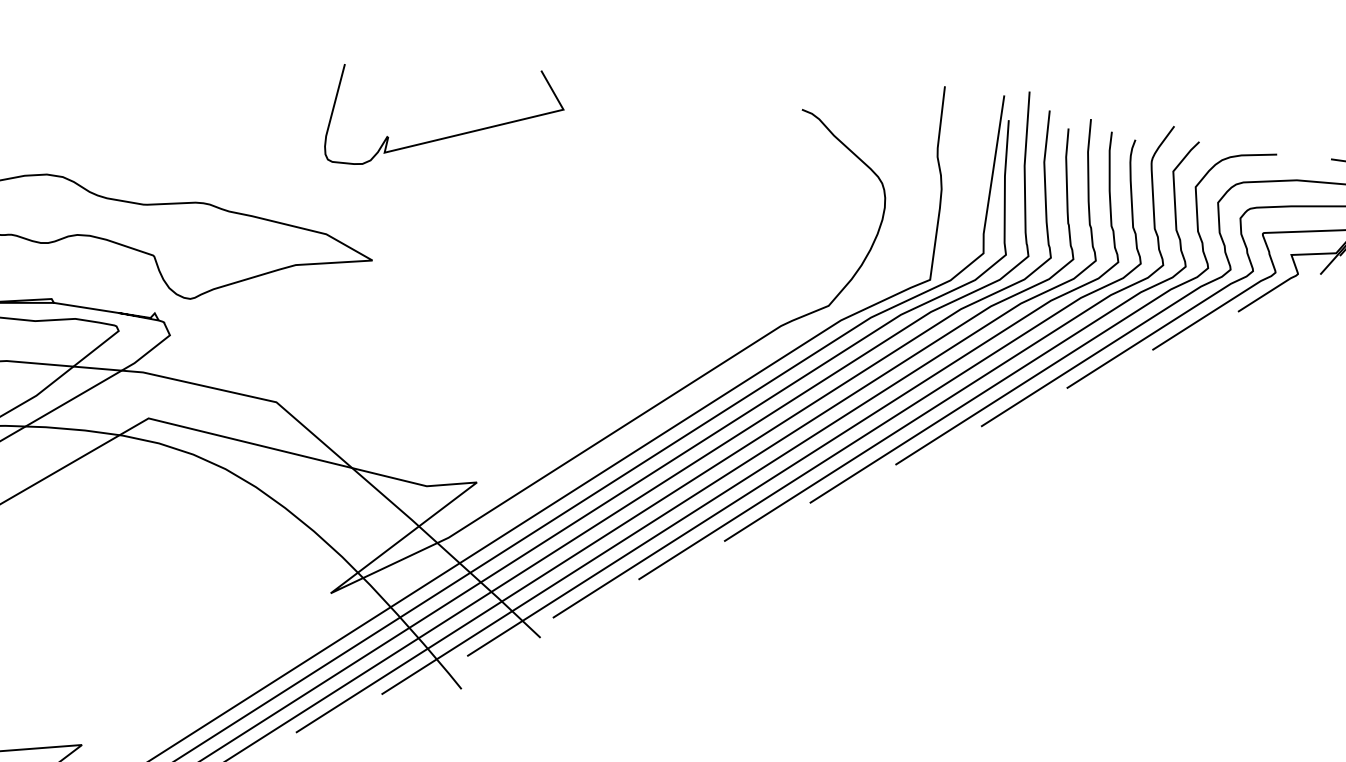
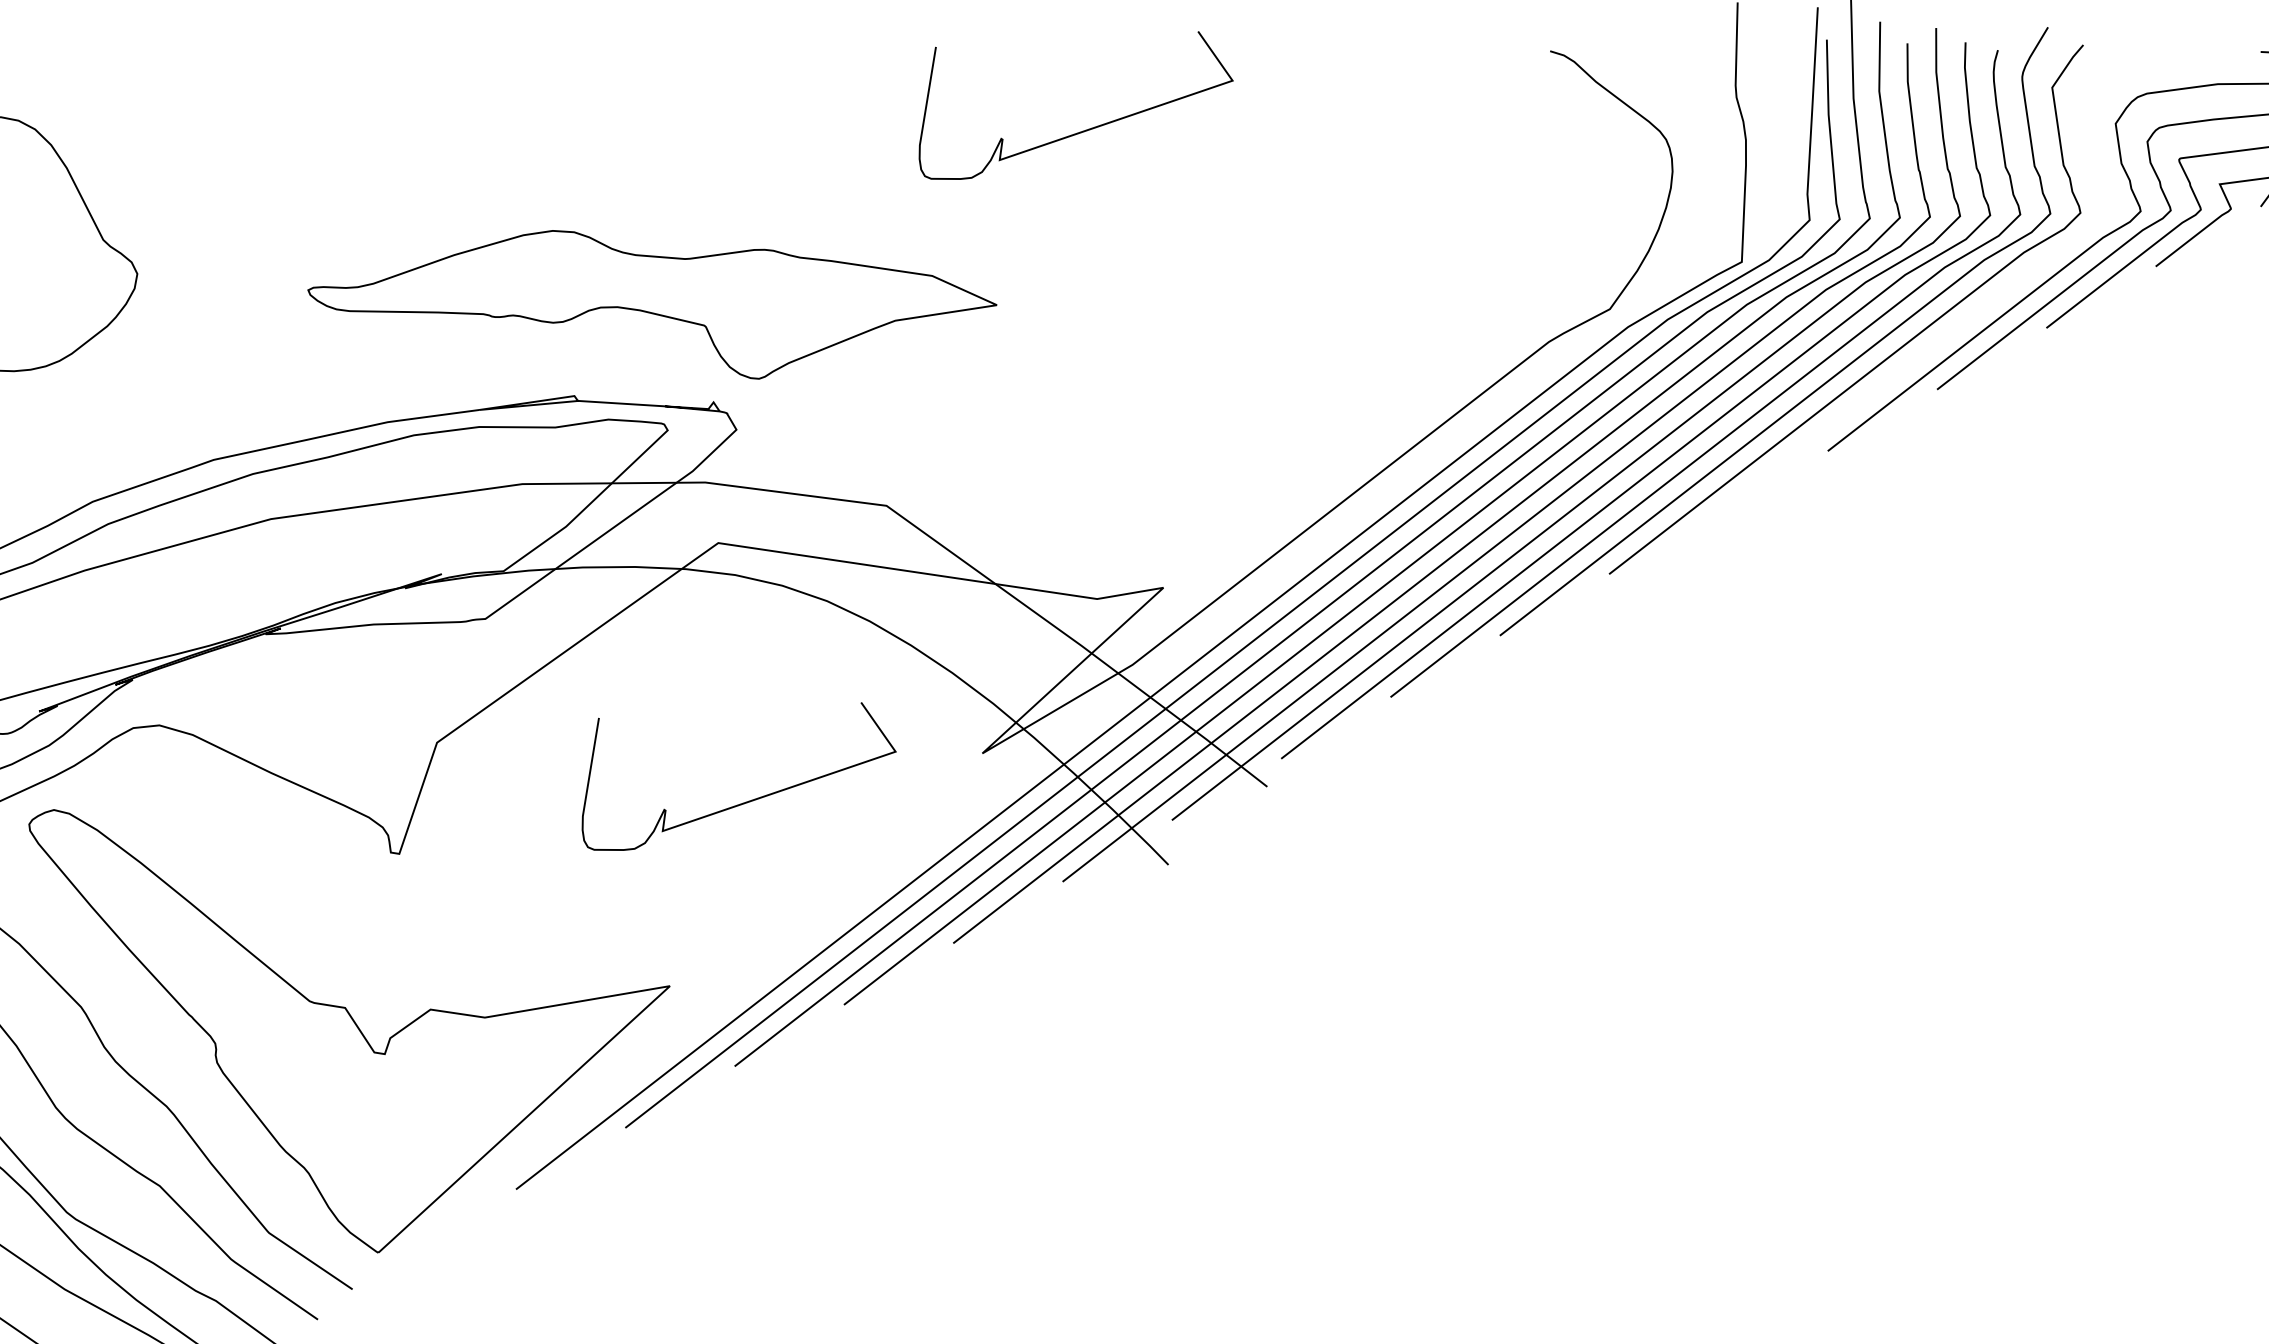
curve: (1103, 331) -> (1978, 309), removed
curve: (151, 612) -> (745, 801), added

